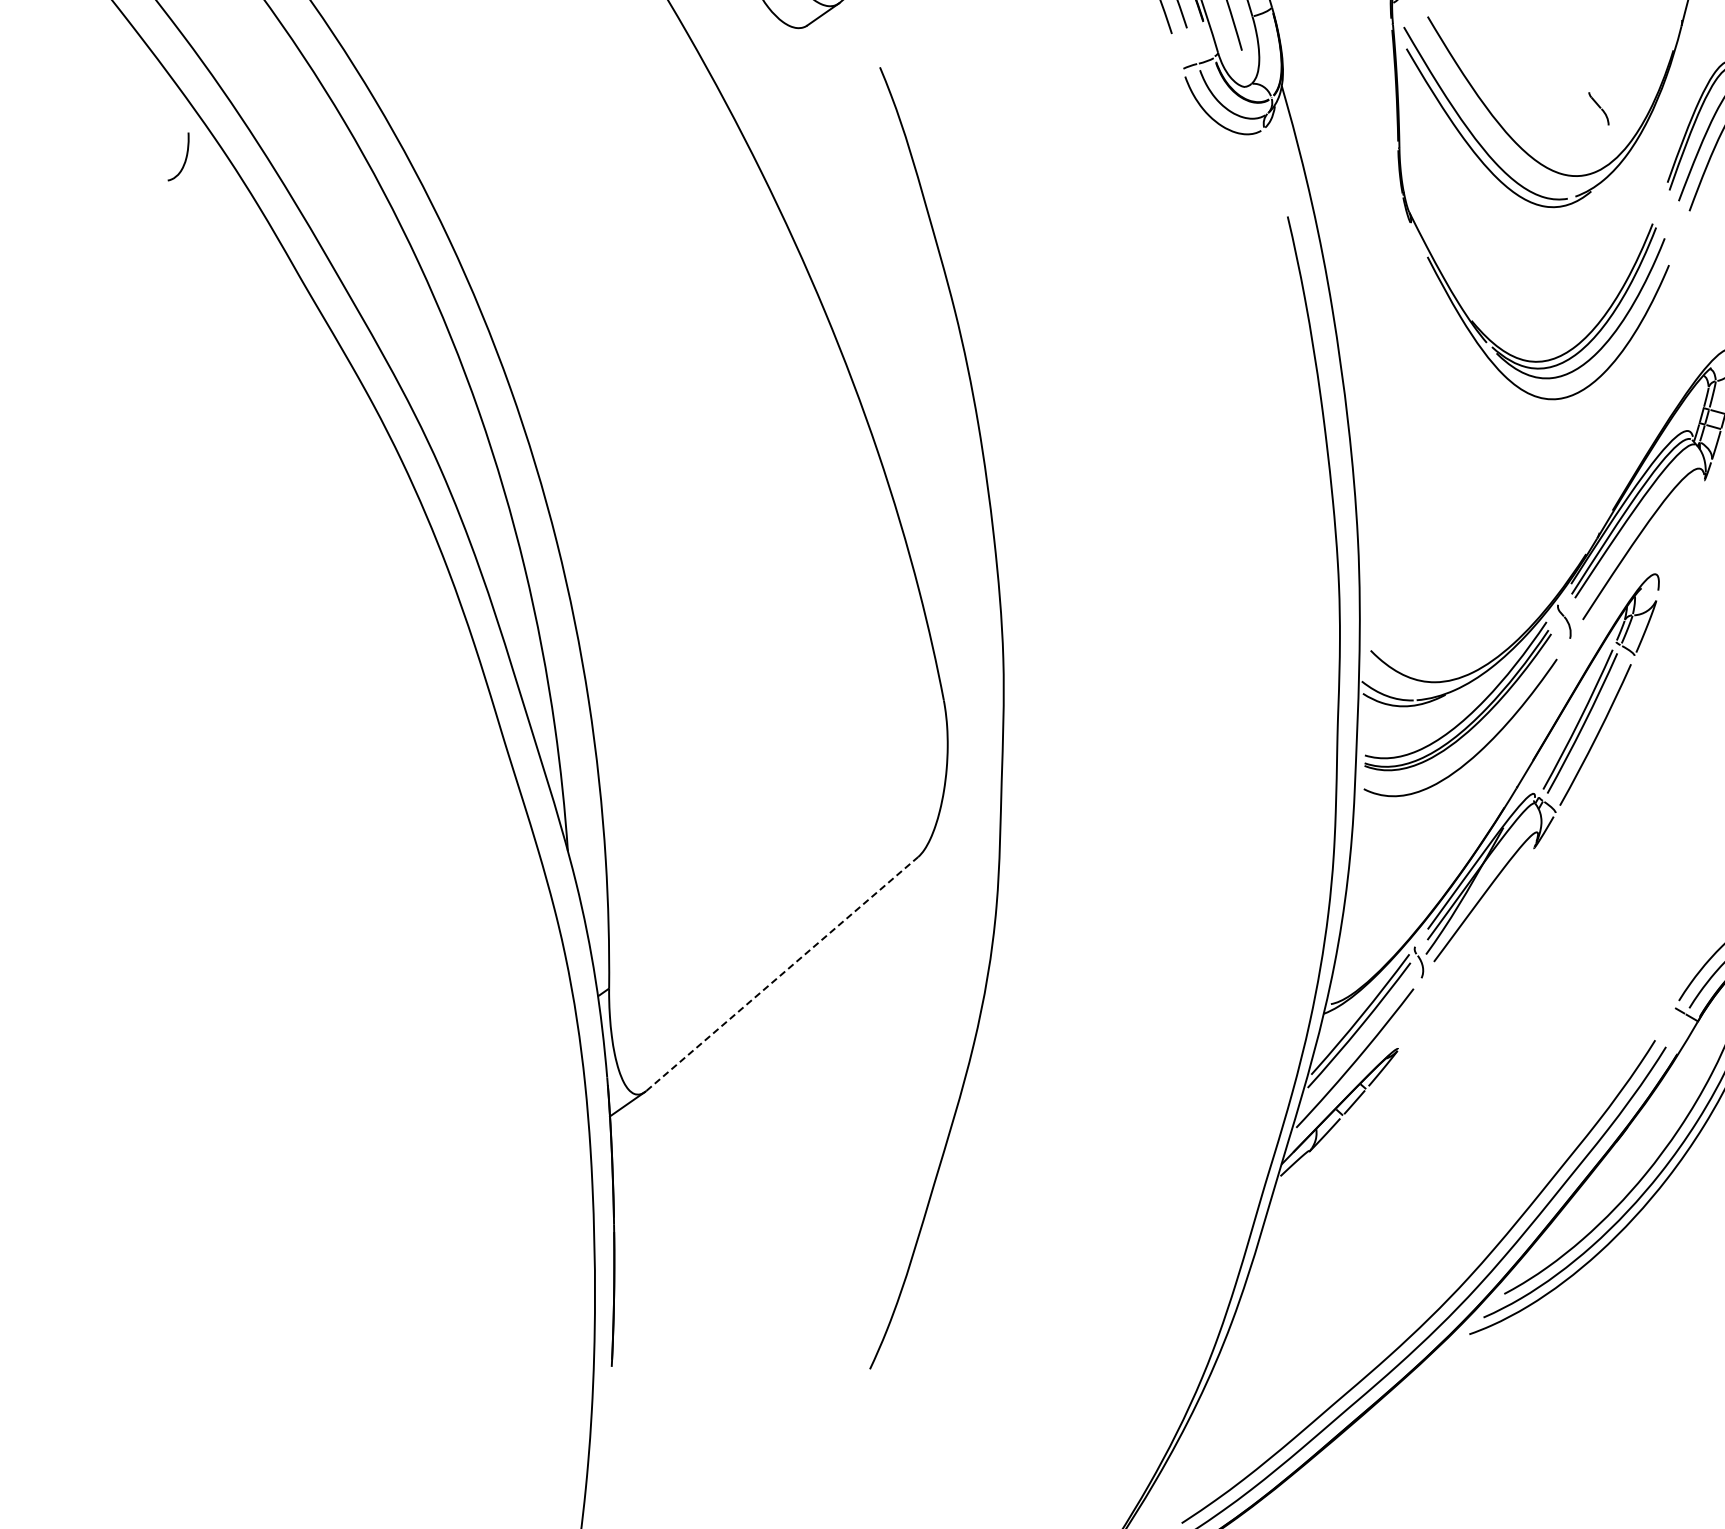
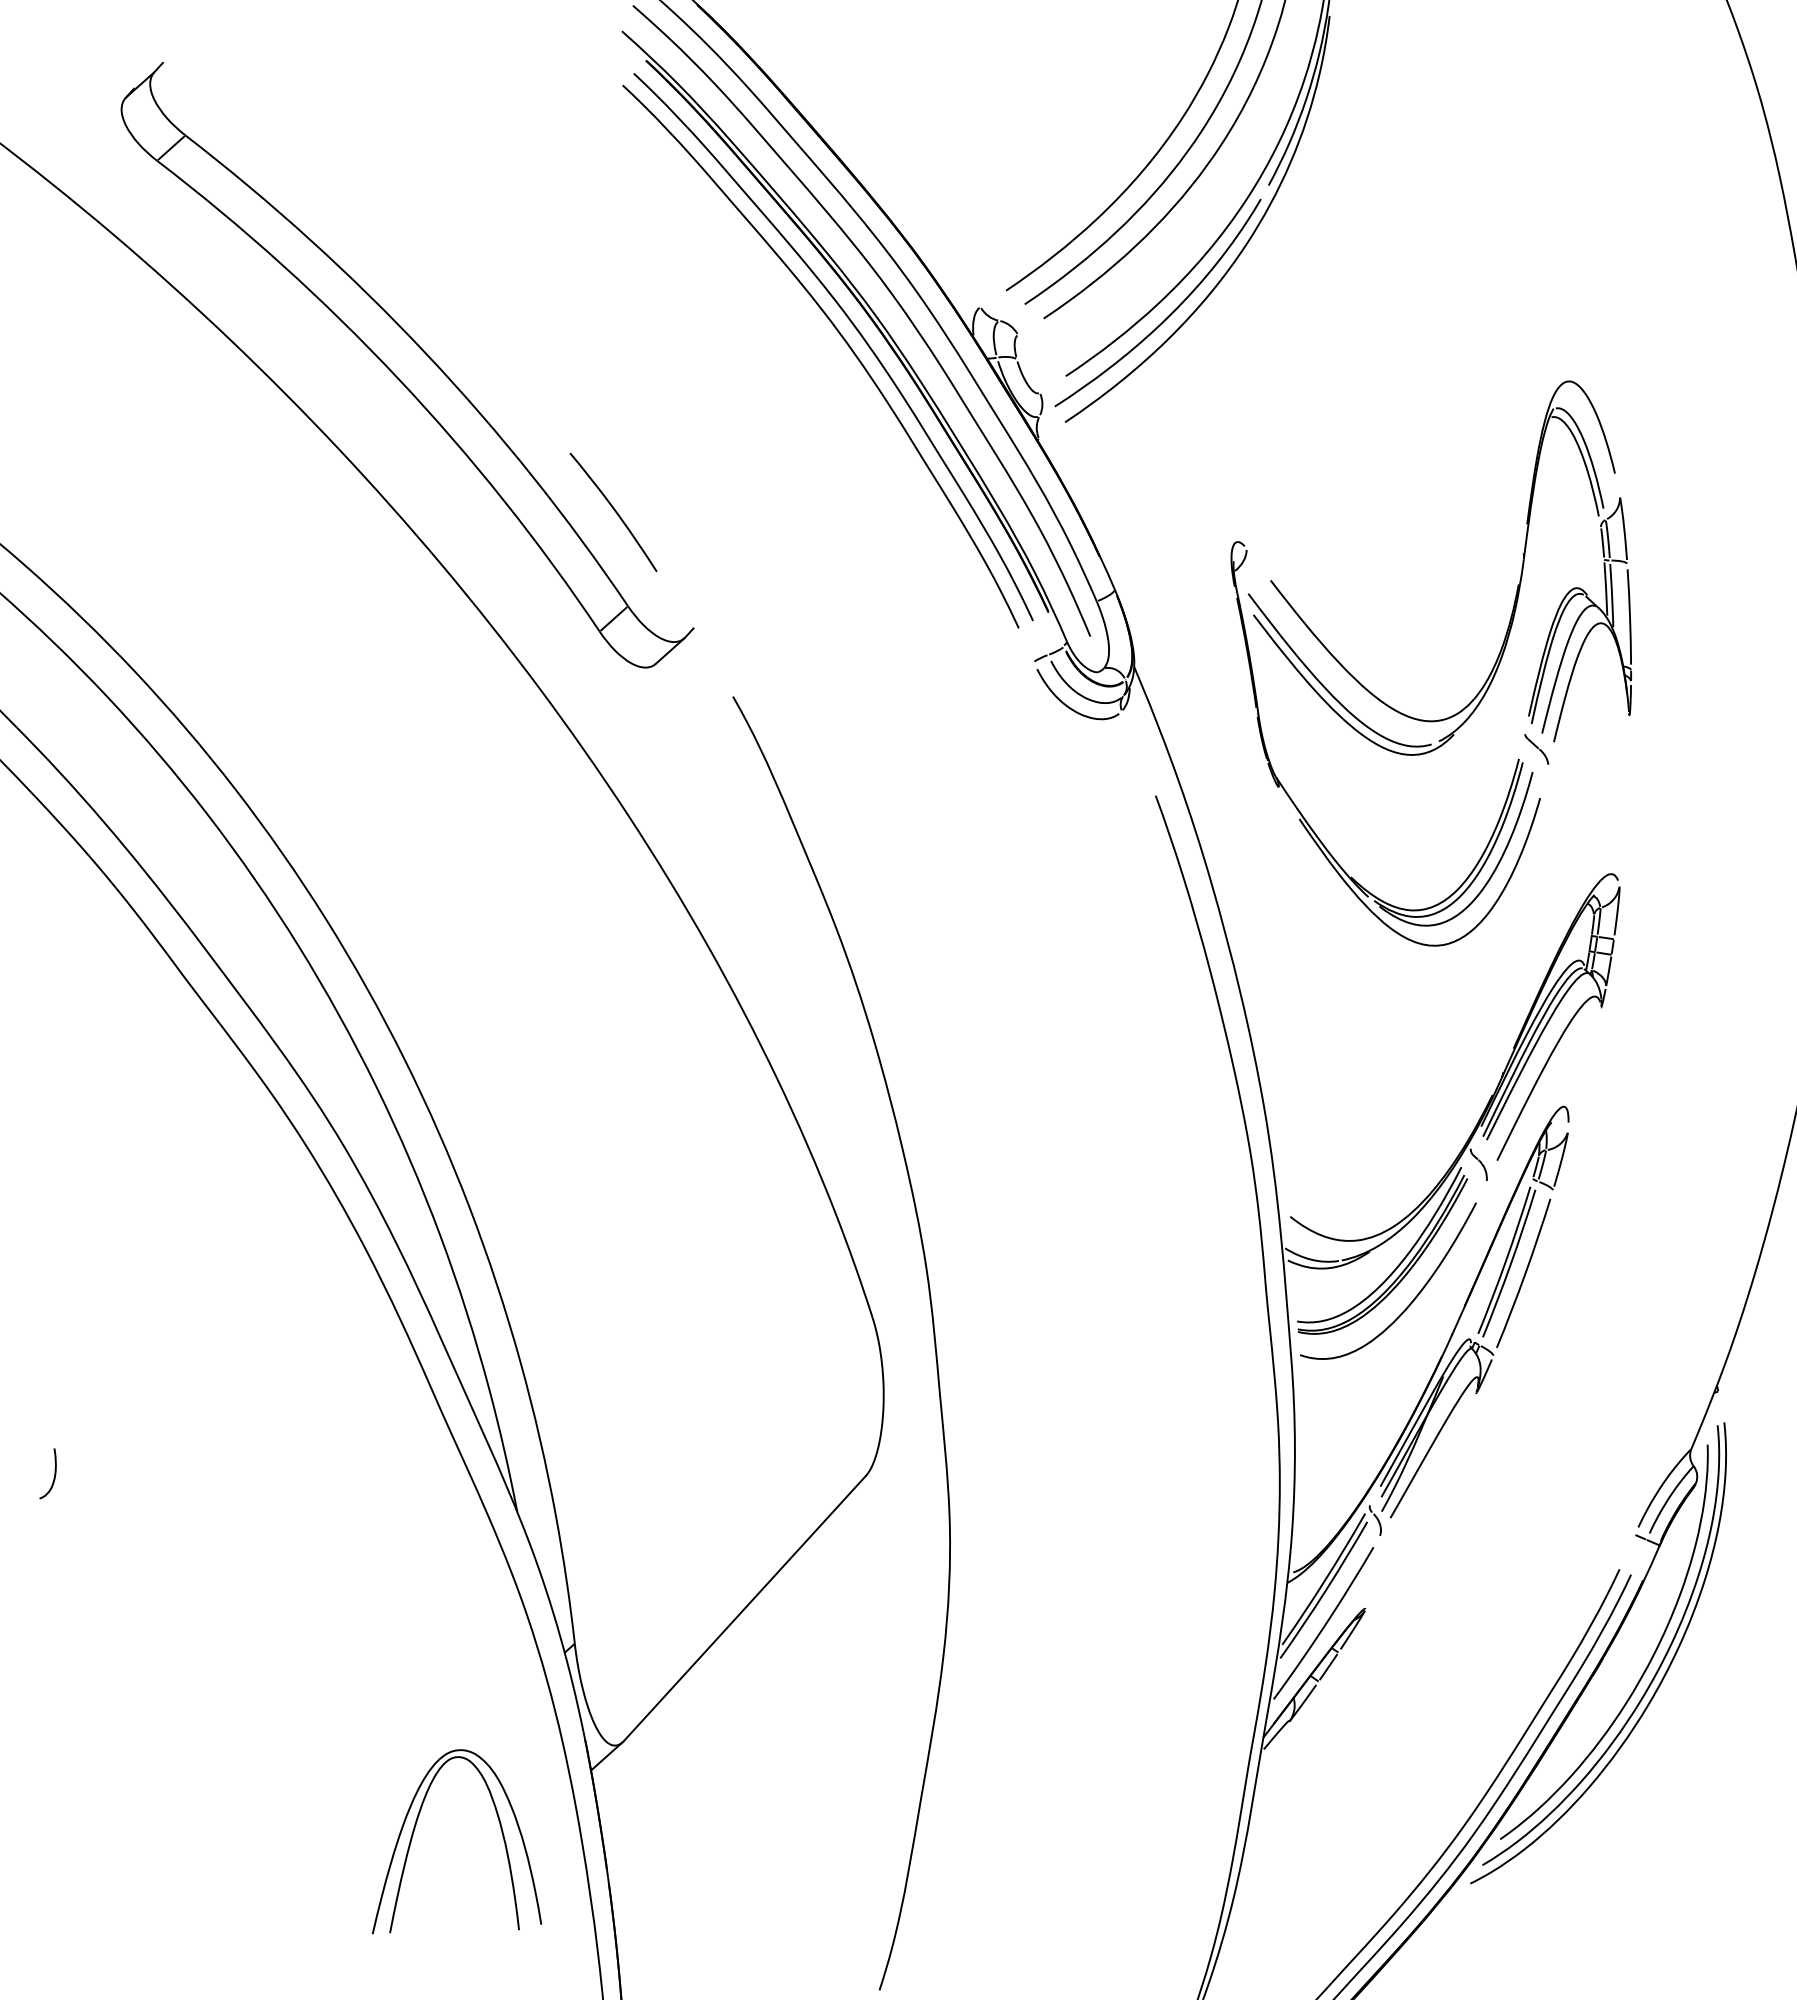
part: (1598, 108) -> (1536, 749), moved
curve: (185, 157) -> (54, 1473), moved
line: (782, 974) -> (745, 1608), dashed -> solid
part: (427, 1156) -> (414, 1832), added

